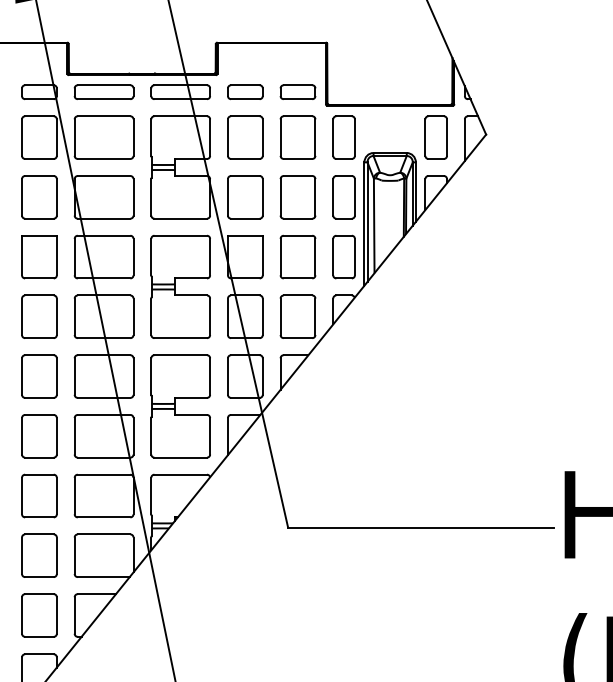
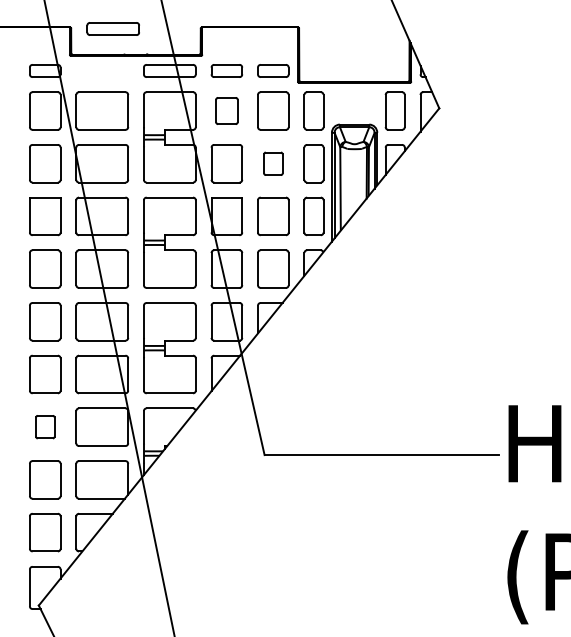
part: (103, 91) -> (112, 28), moved
part: (244, 137) -> (226, 110), size x0.7
part: (298, 197) -> (273, 163), size x0.6
part: (39, 495) -> (45, 426), size x0.6

